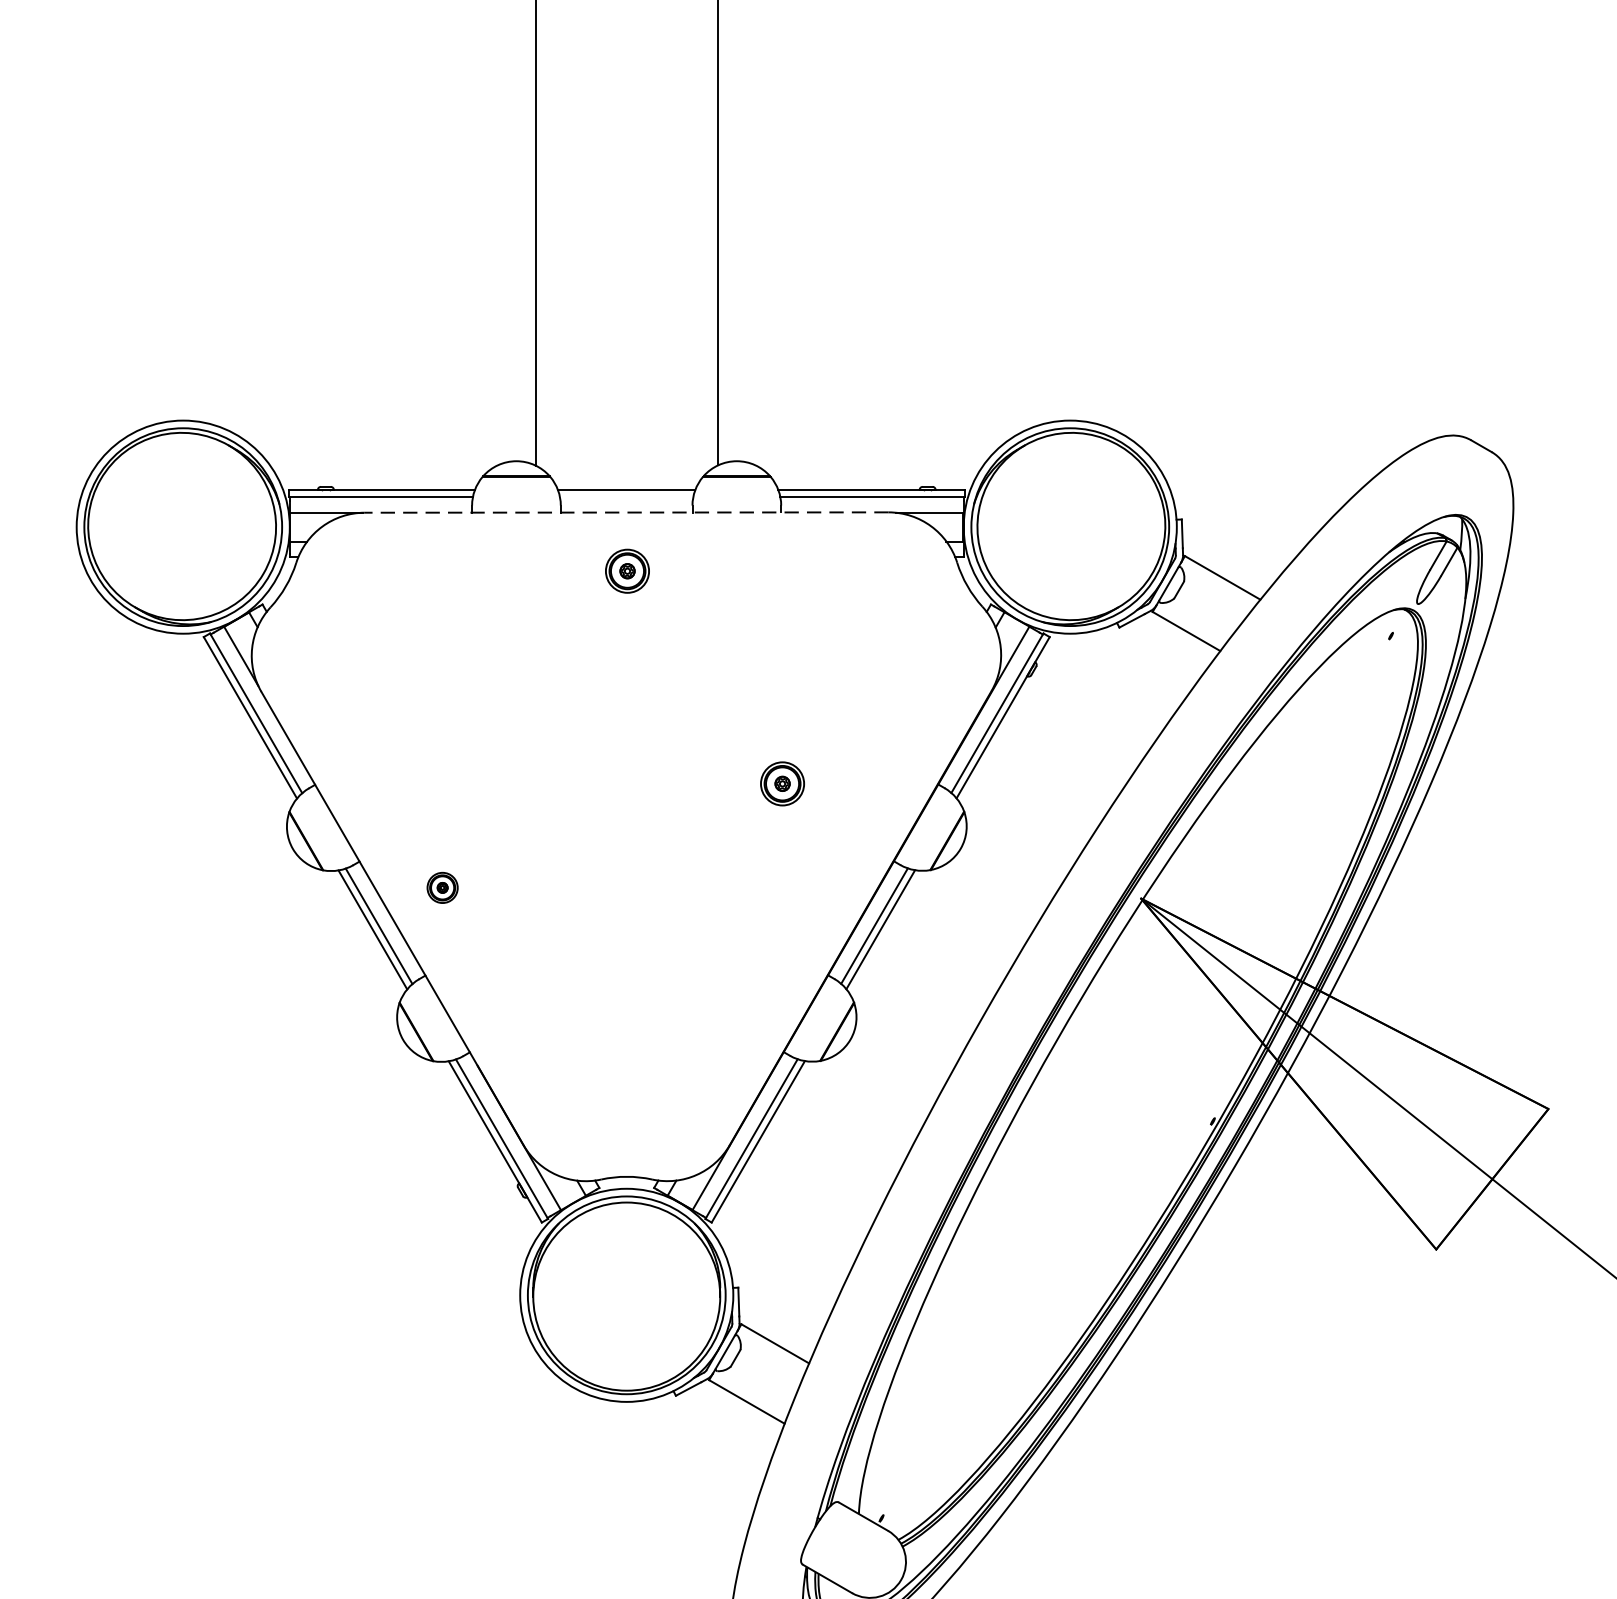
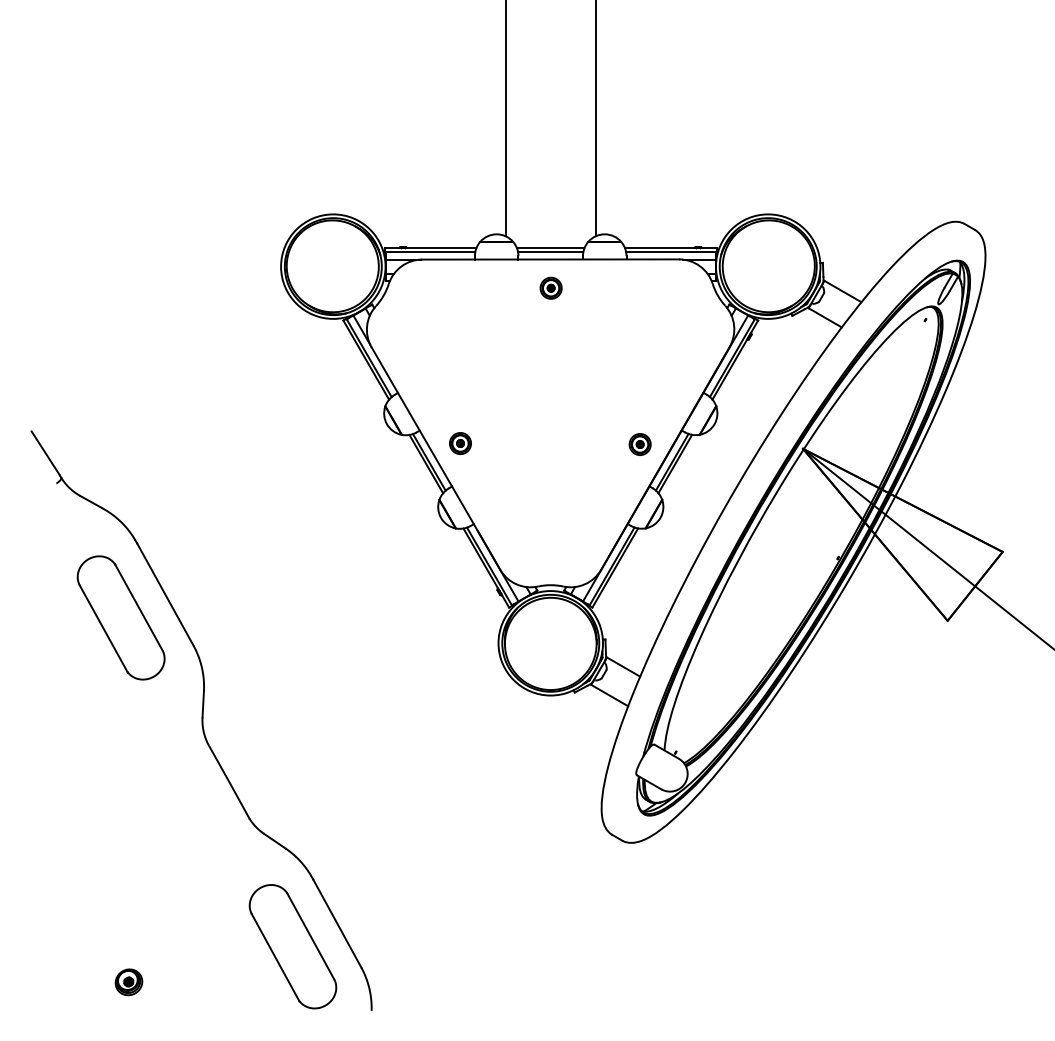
line: (626, 496) -> (550, 251), added
line: (626, 512) -> (550, 259), dashed -> solid
part: (781, 783) -> (639, 444), moved
part: (442, 887) -> (460, 443), size x1.43

